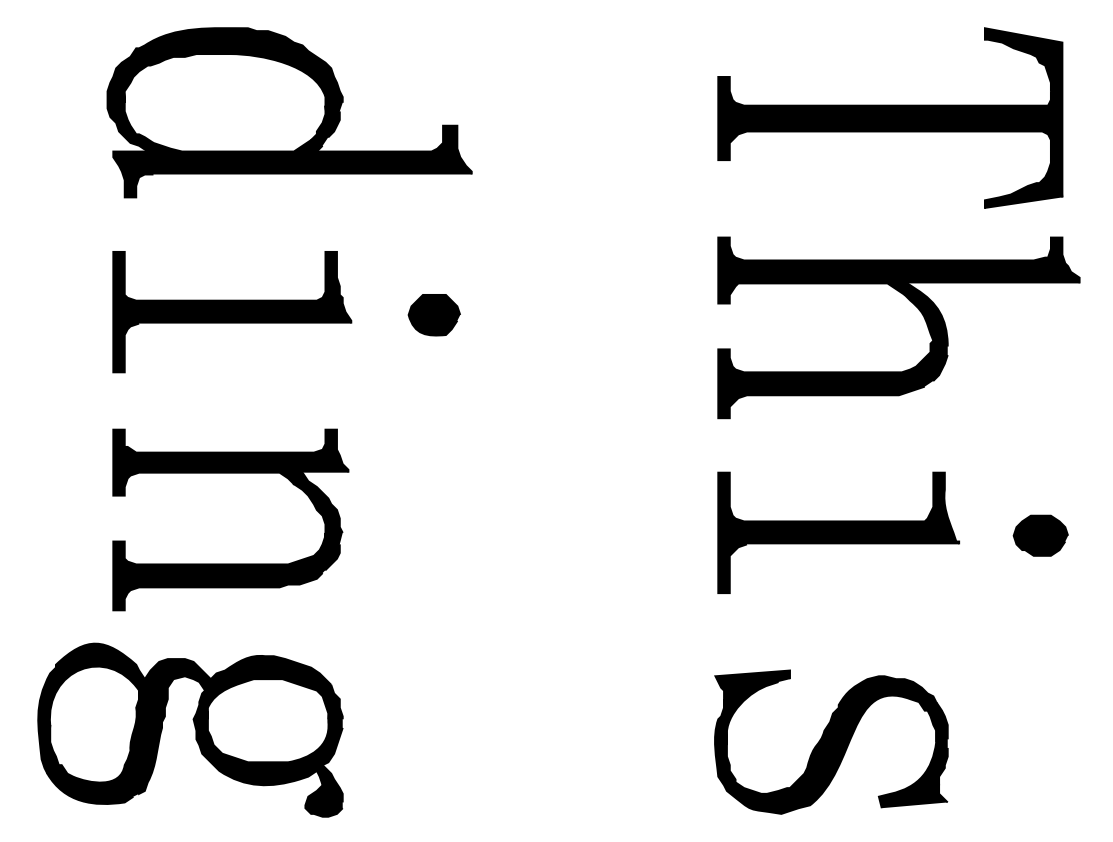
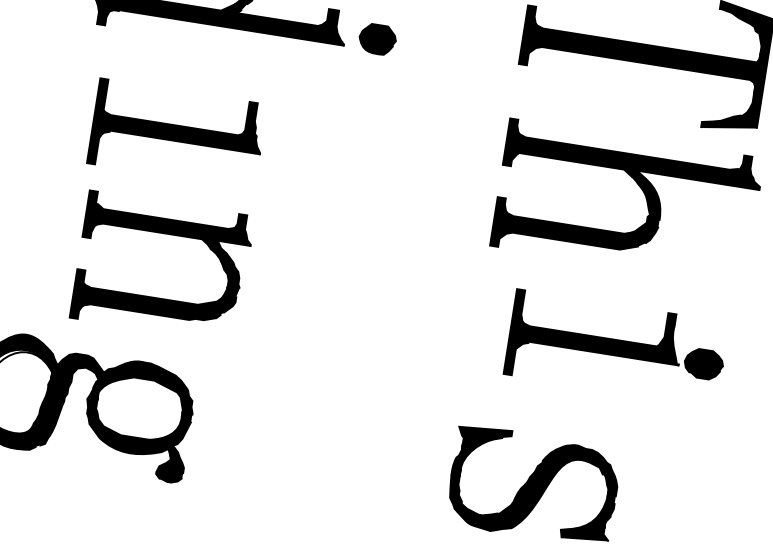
part: (232, 312) -> (177, 134), moved
part: (433, 315) -> (377, 39), moved
part: (838, 532) -> (594, 344), moved
part: (230, 563) -> (157, 297), moved

